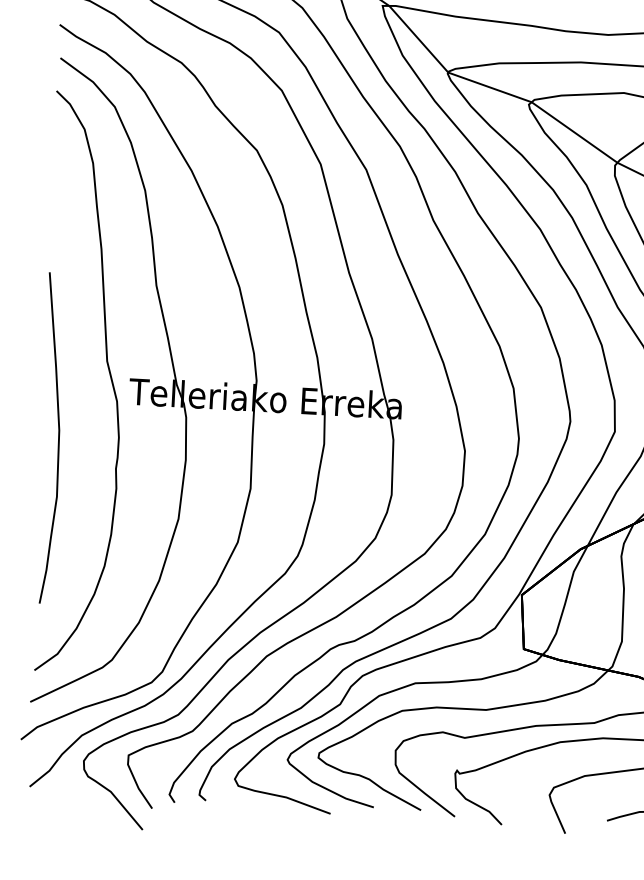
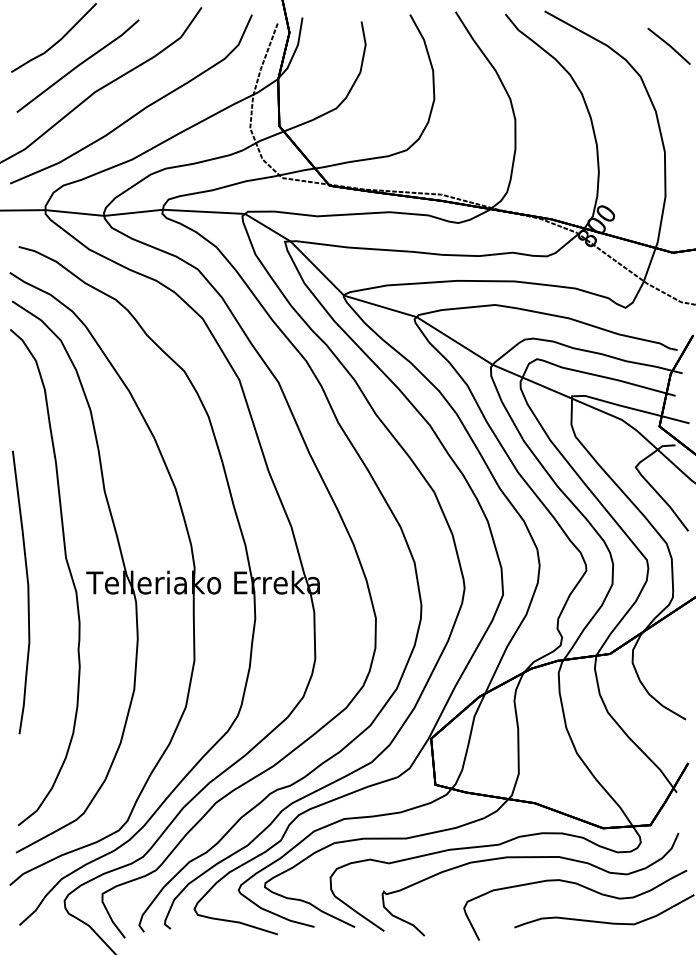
curve: (57, 438) -> (27, 592), moved

